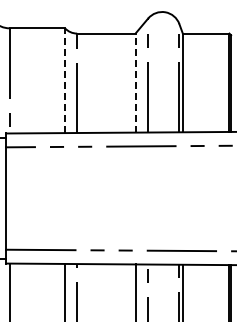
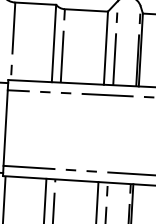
line: (65, 80) -> (54, 43), dashed -> solid
line: (135, 83) -> (105, 48), dashed -> solid

